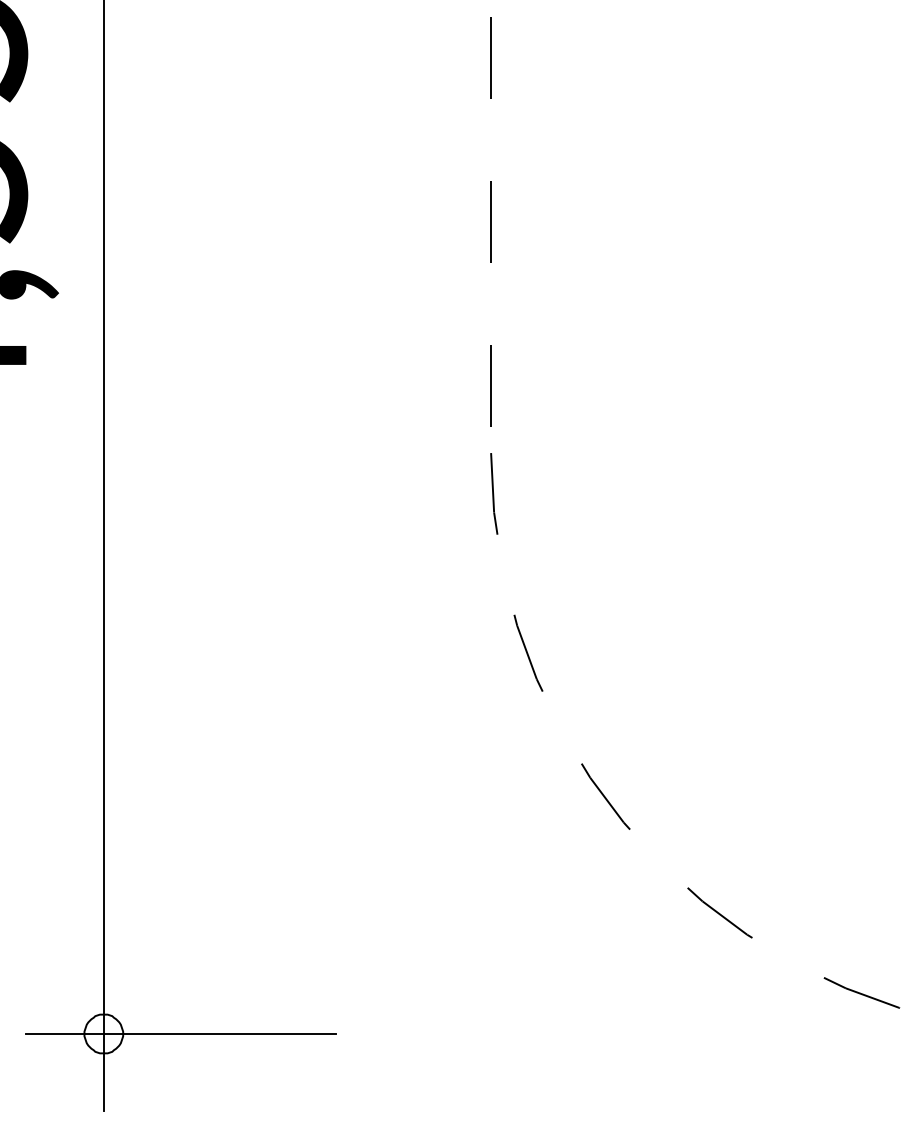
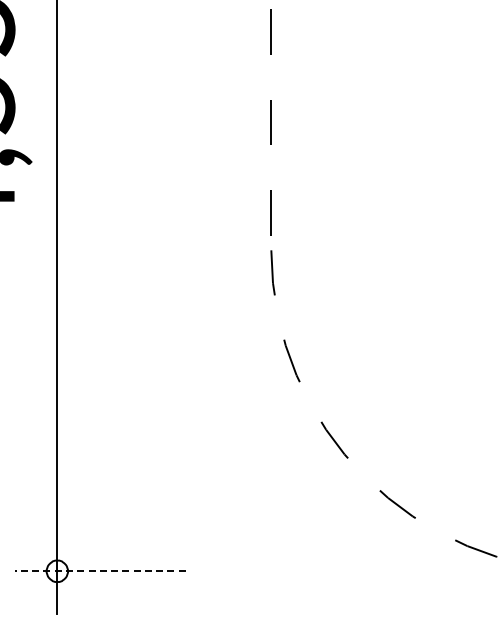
line: (181, 1034) -> (100, 571), solid -> dashed

